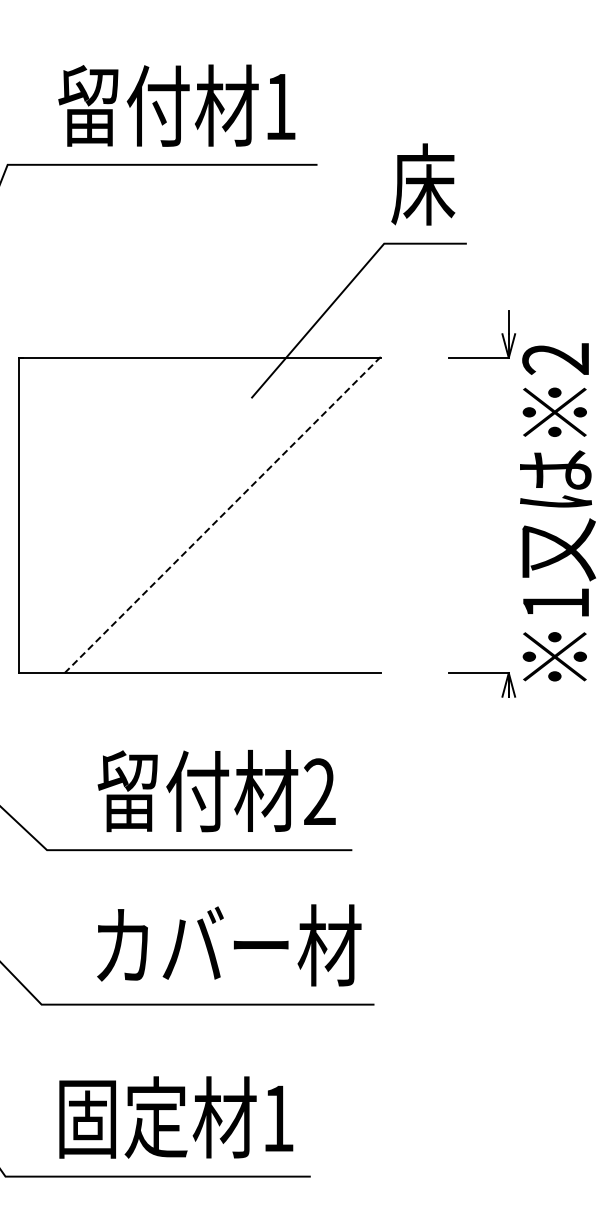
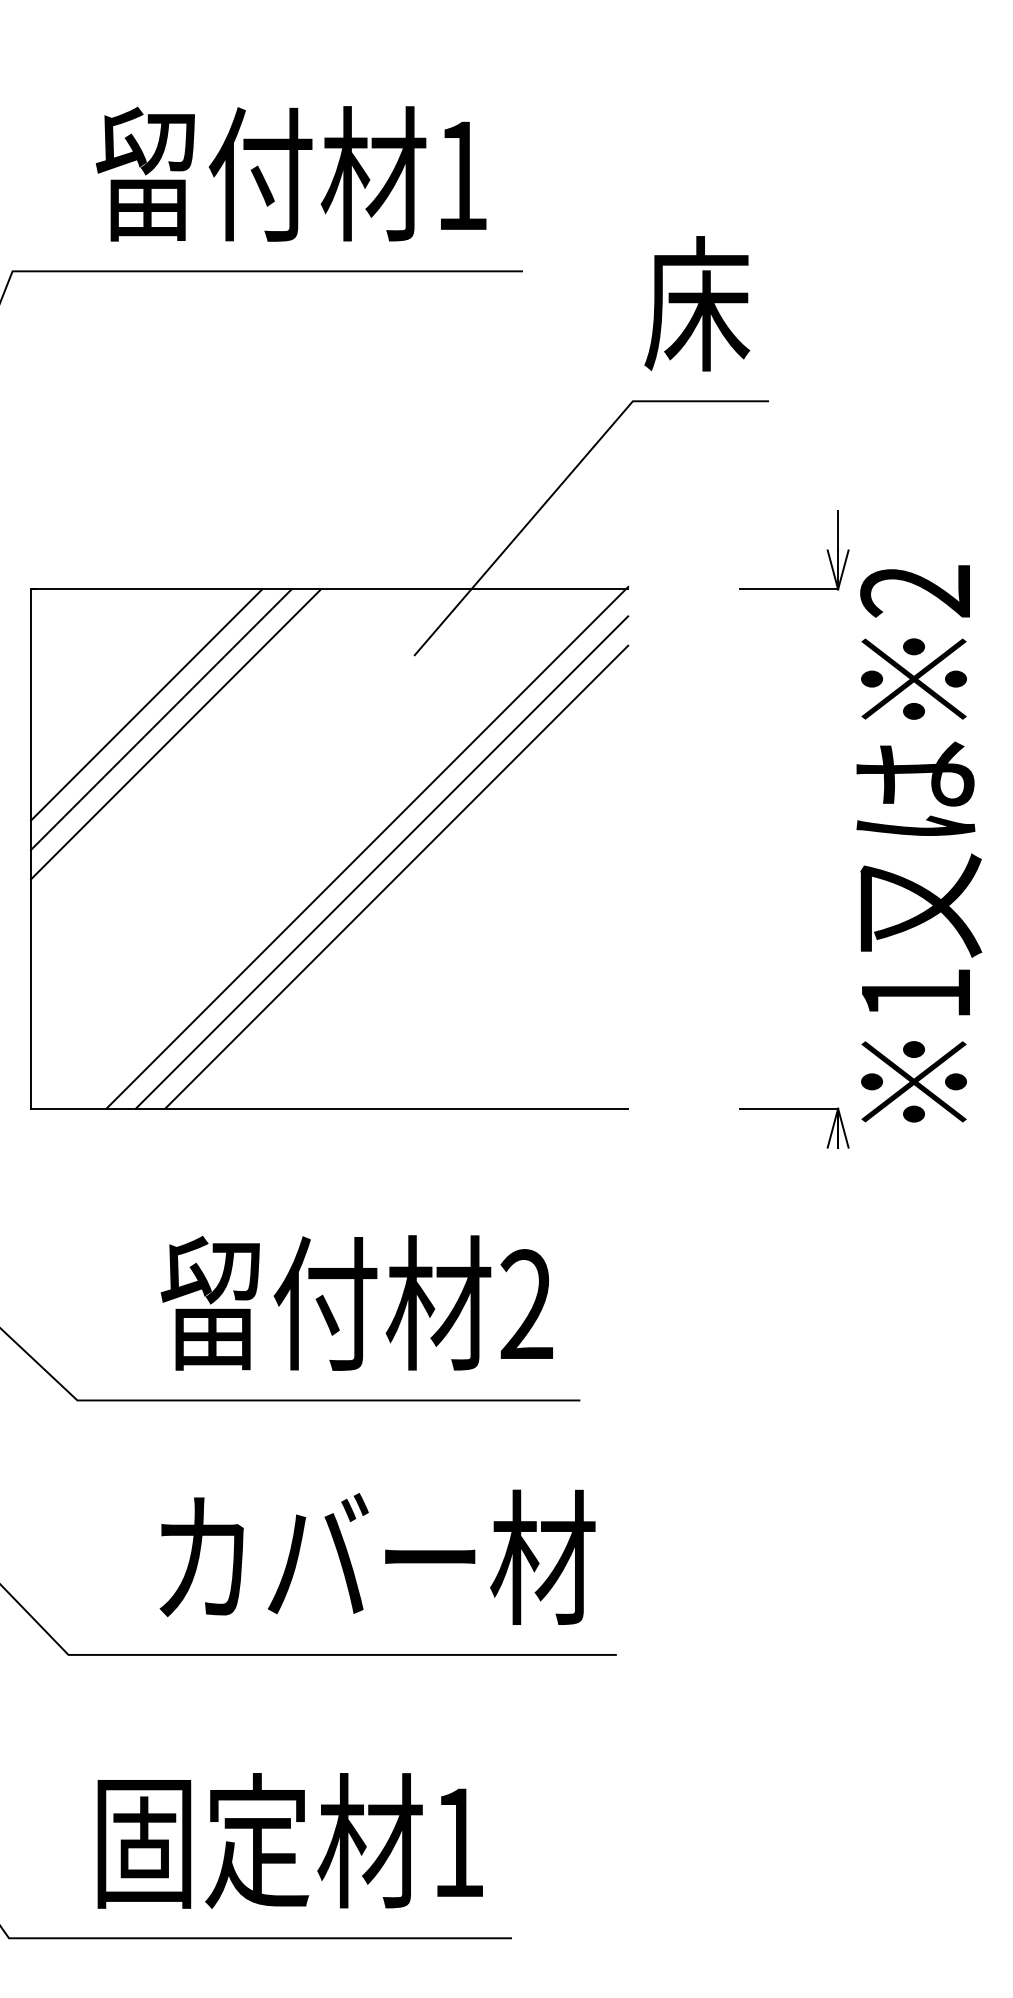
line: (88, 427) -> (145, 704), added
line: (97, 436) -> (160, 718), added
line: (106, 445) -> (175, 733), added
line: (223, 514) -> (368, 847), dashed -> solid
line: (231, 523) -> (381, 862), added
line: (240, 532) -> (396, 877), added

